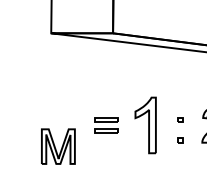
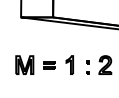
part: (144, 124) -> (69, 64), size x0.62
part: (57, 145) -> (24, 64), moved

